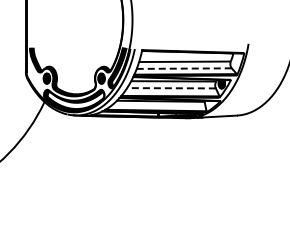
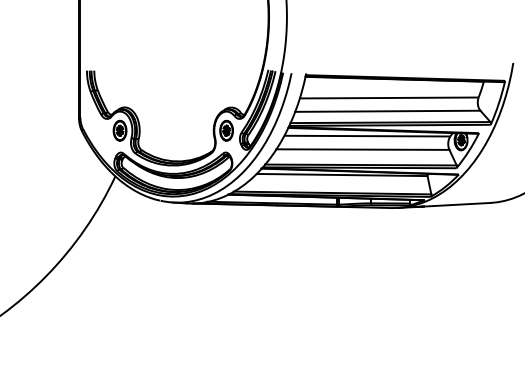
line: (184, 68) -> (388, 111), dashed -> solid
line: (170, 88) -> (361, 150), dashed -> solid

